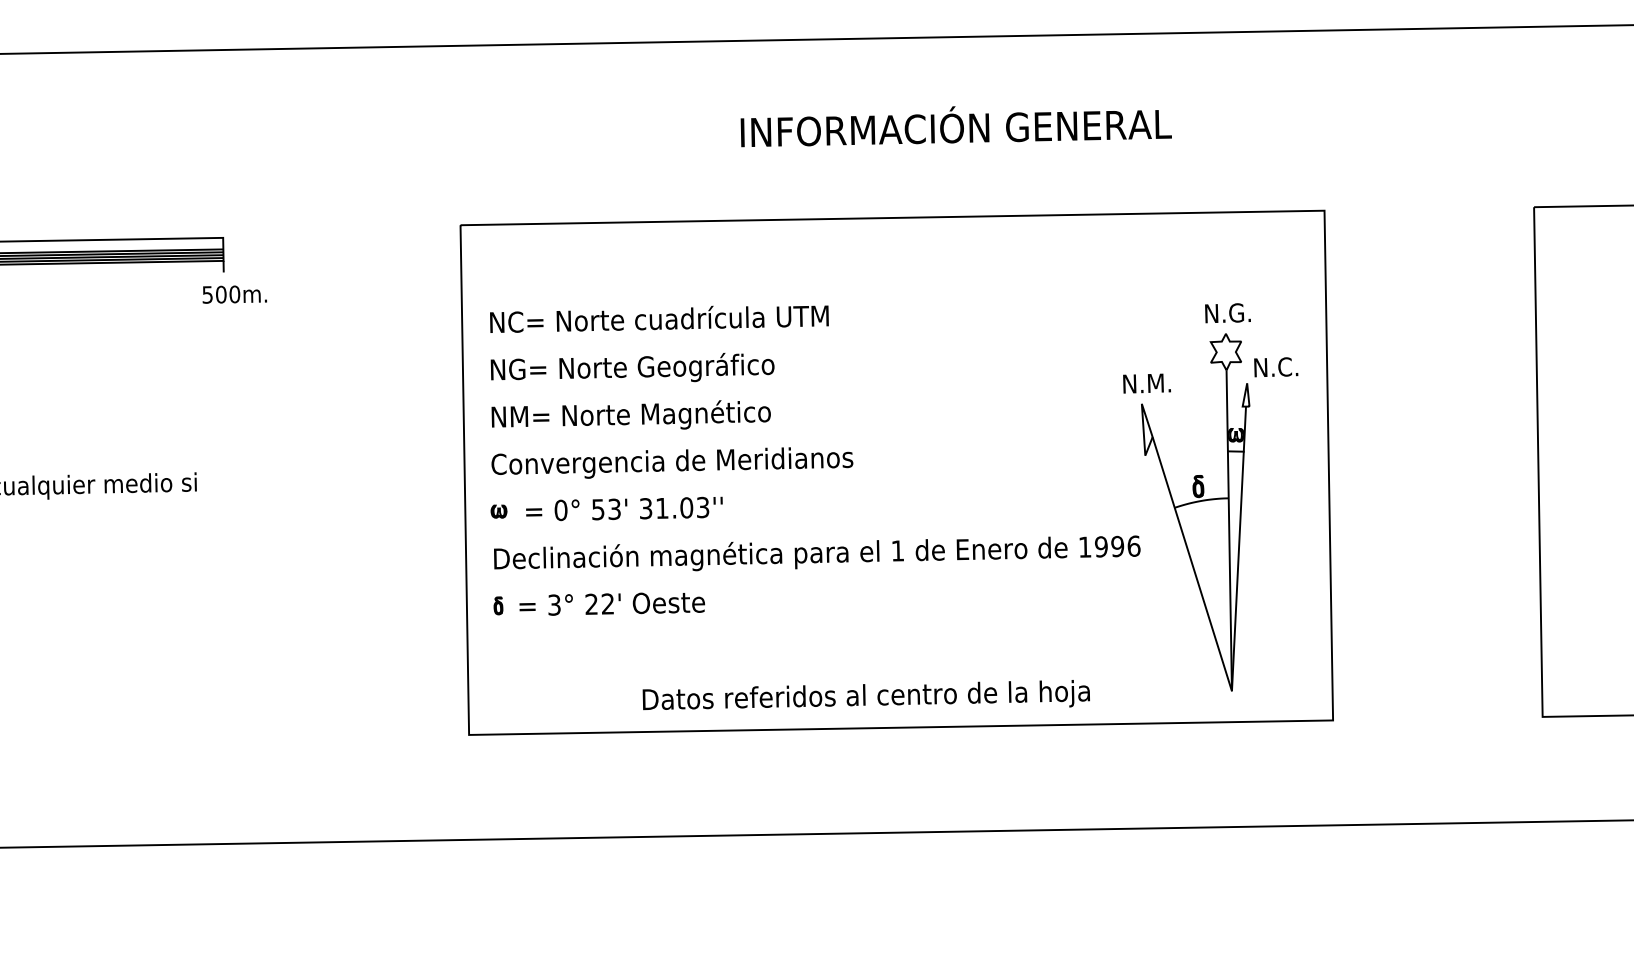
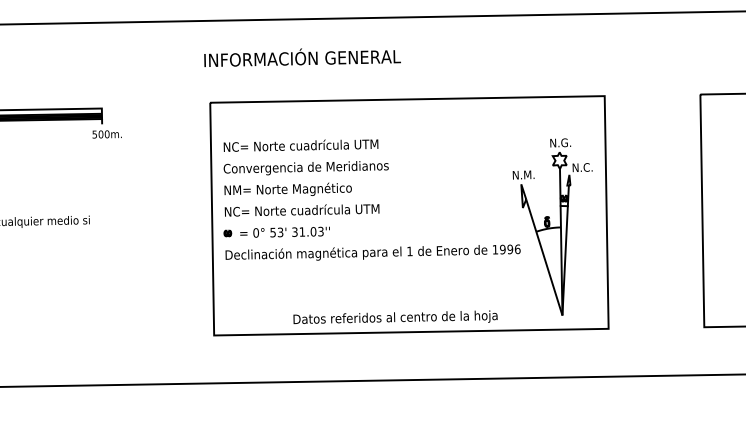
text: (956, 126) -> (302, 57), moved
text: (669, 369) -> (305, 168), NG= Norte Geográfico -> Convergencia de Meridianos
text: (671, 463) -> (306, 211), Convergencia de Meridianos -> NC= Norte cuadrícula UTM
part: (596, 603) -> (272, 275), removed

